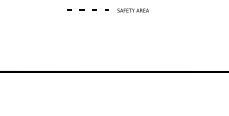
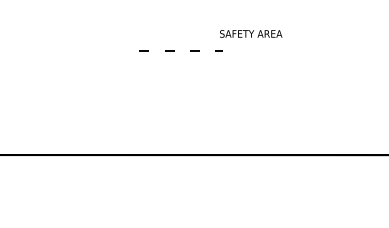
line: (84, 9) -> (174, 49), moved

